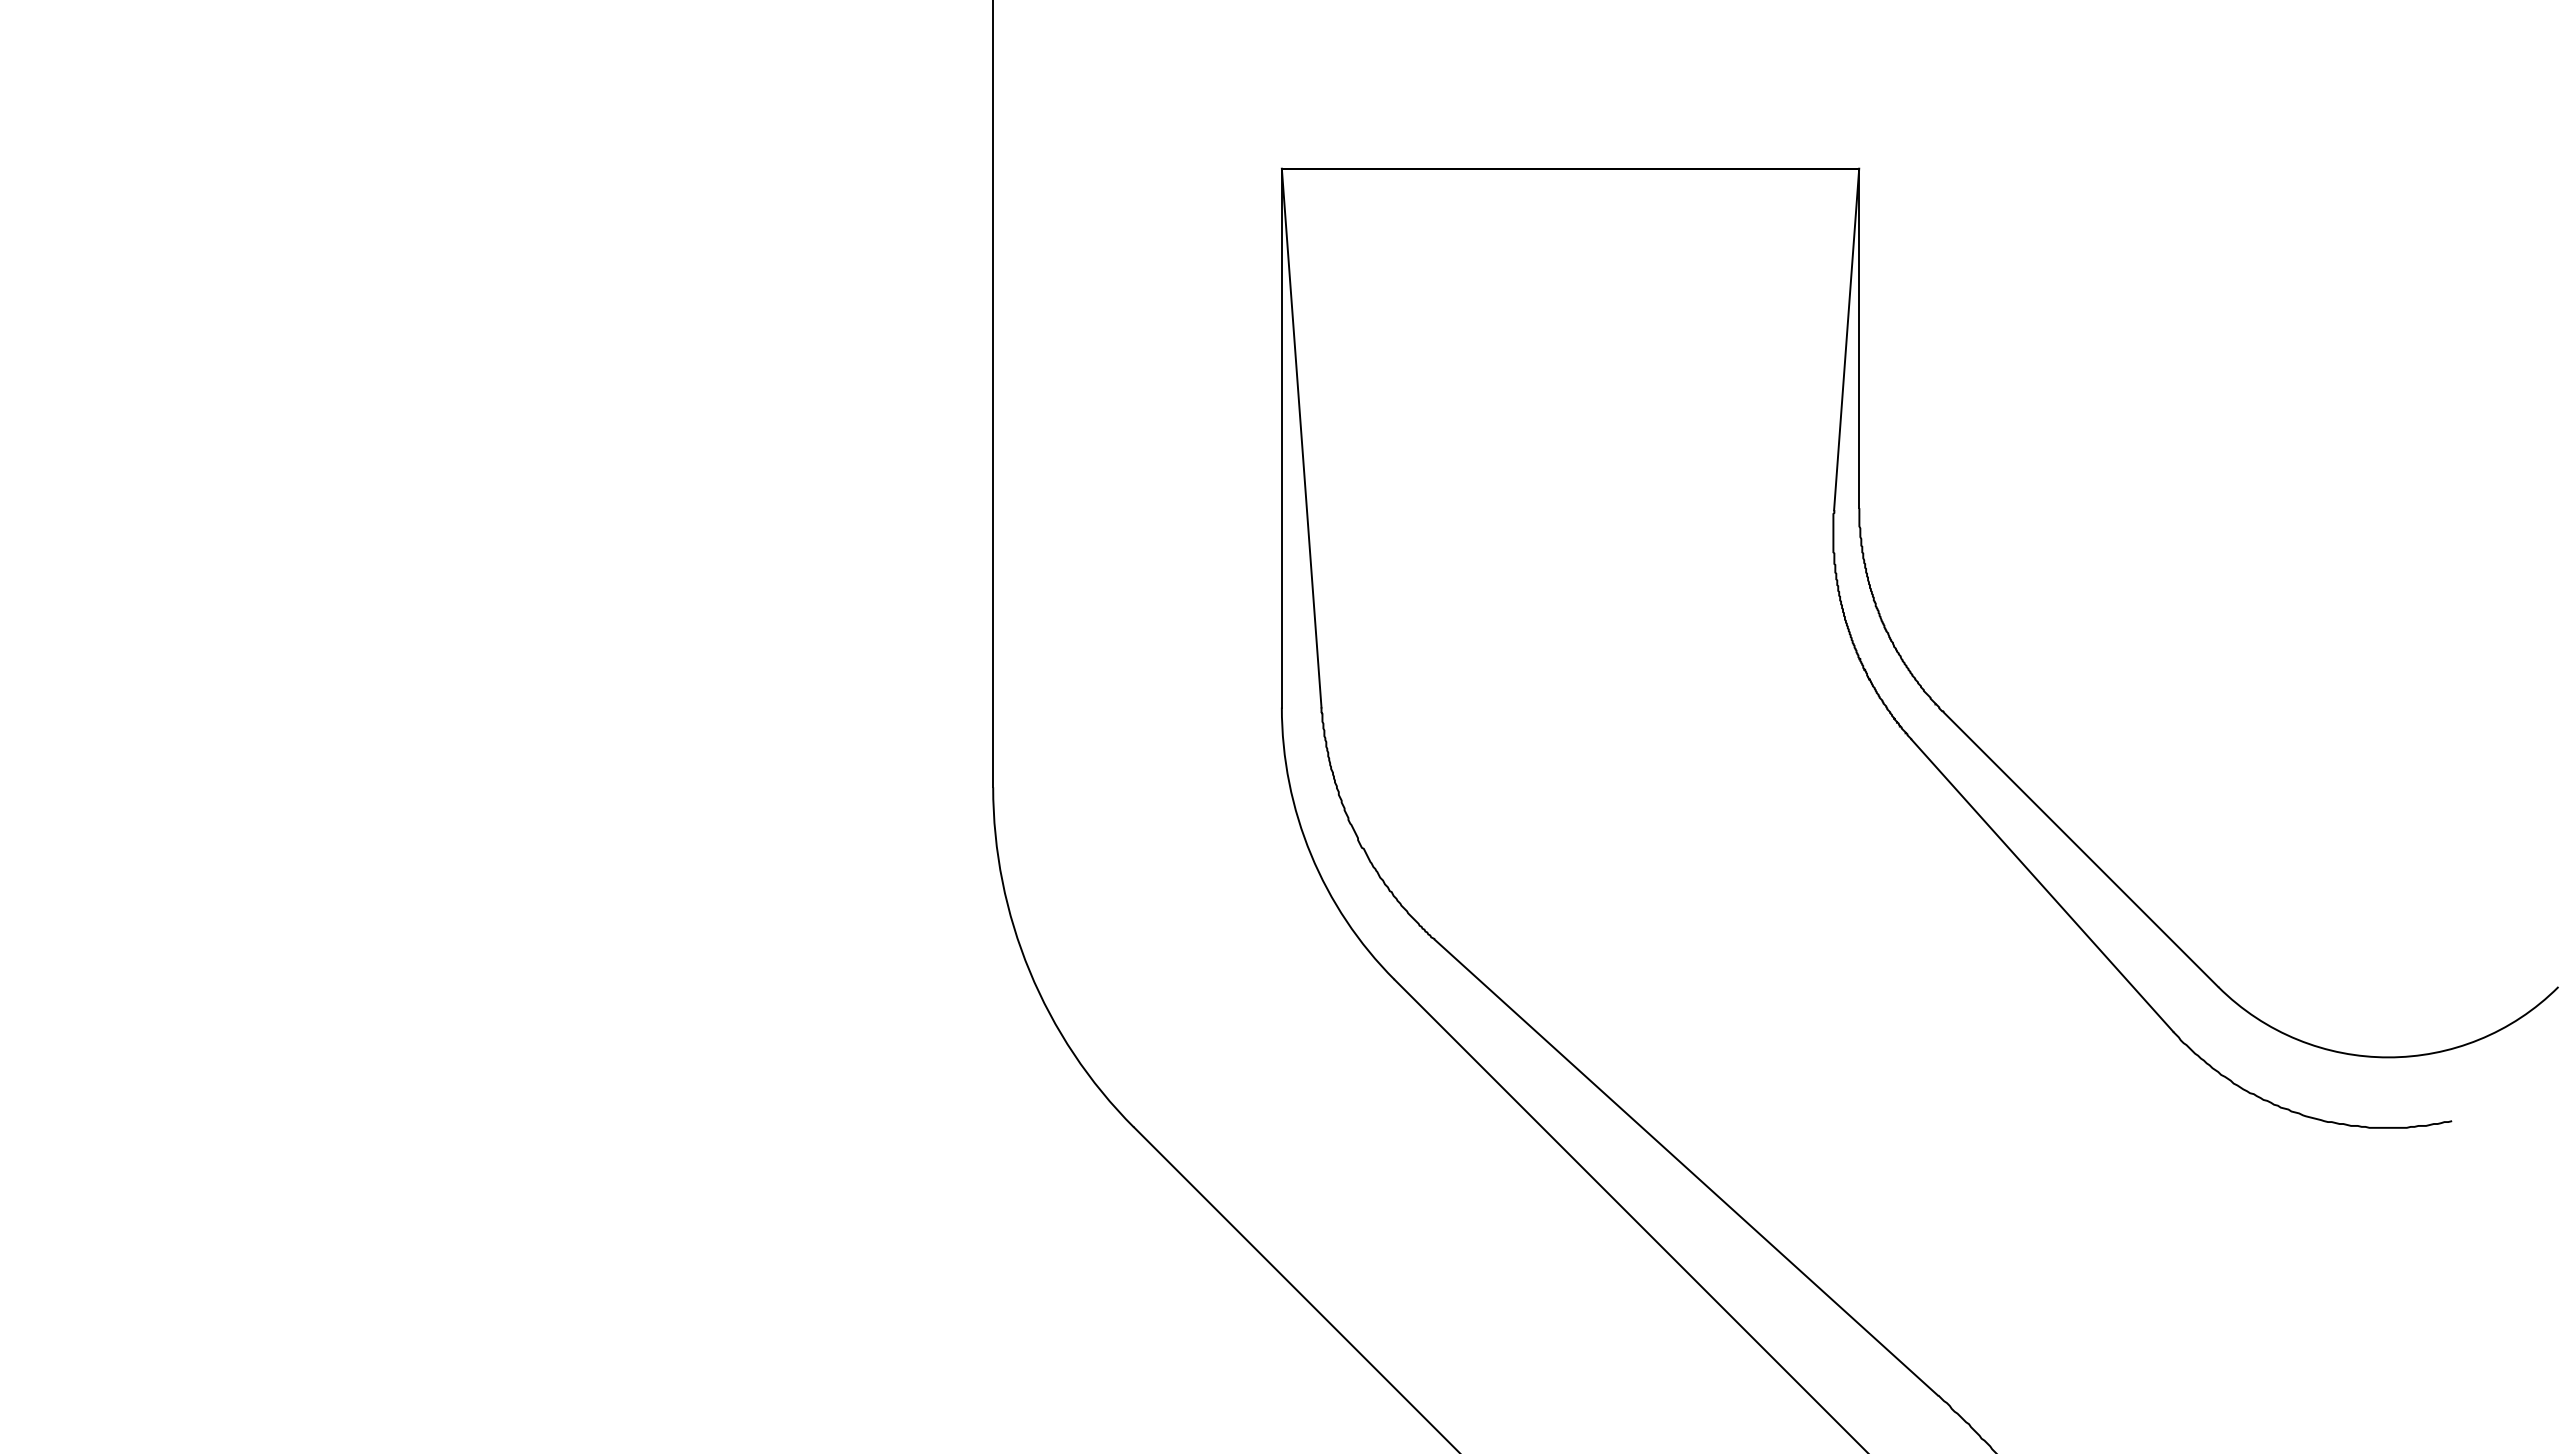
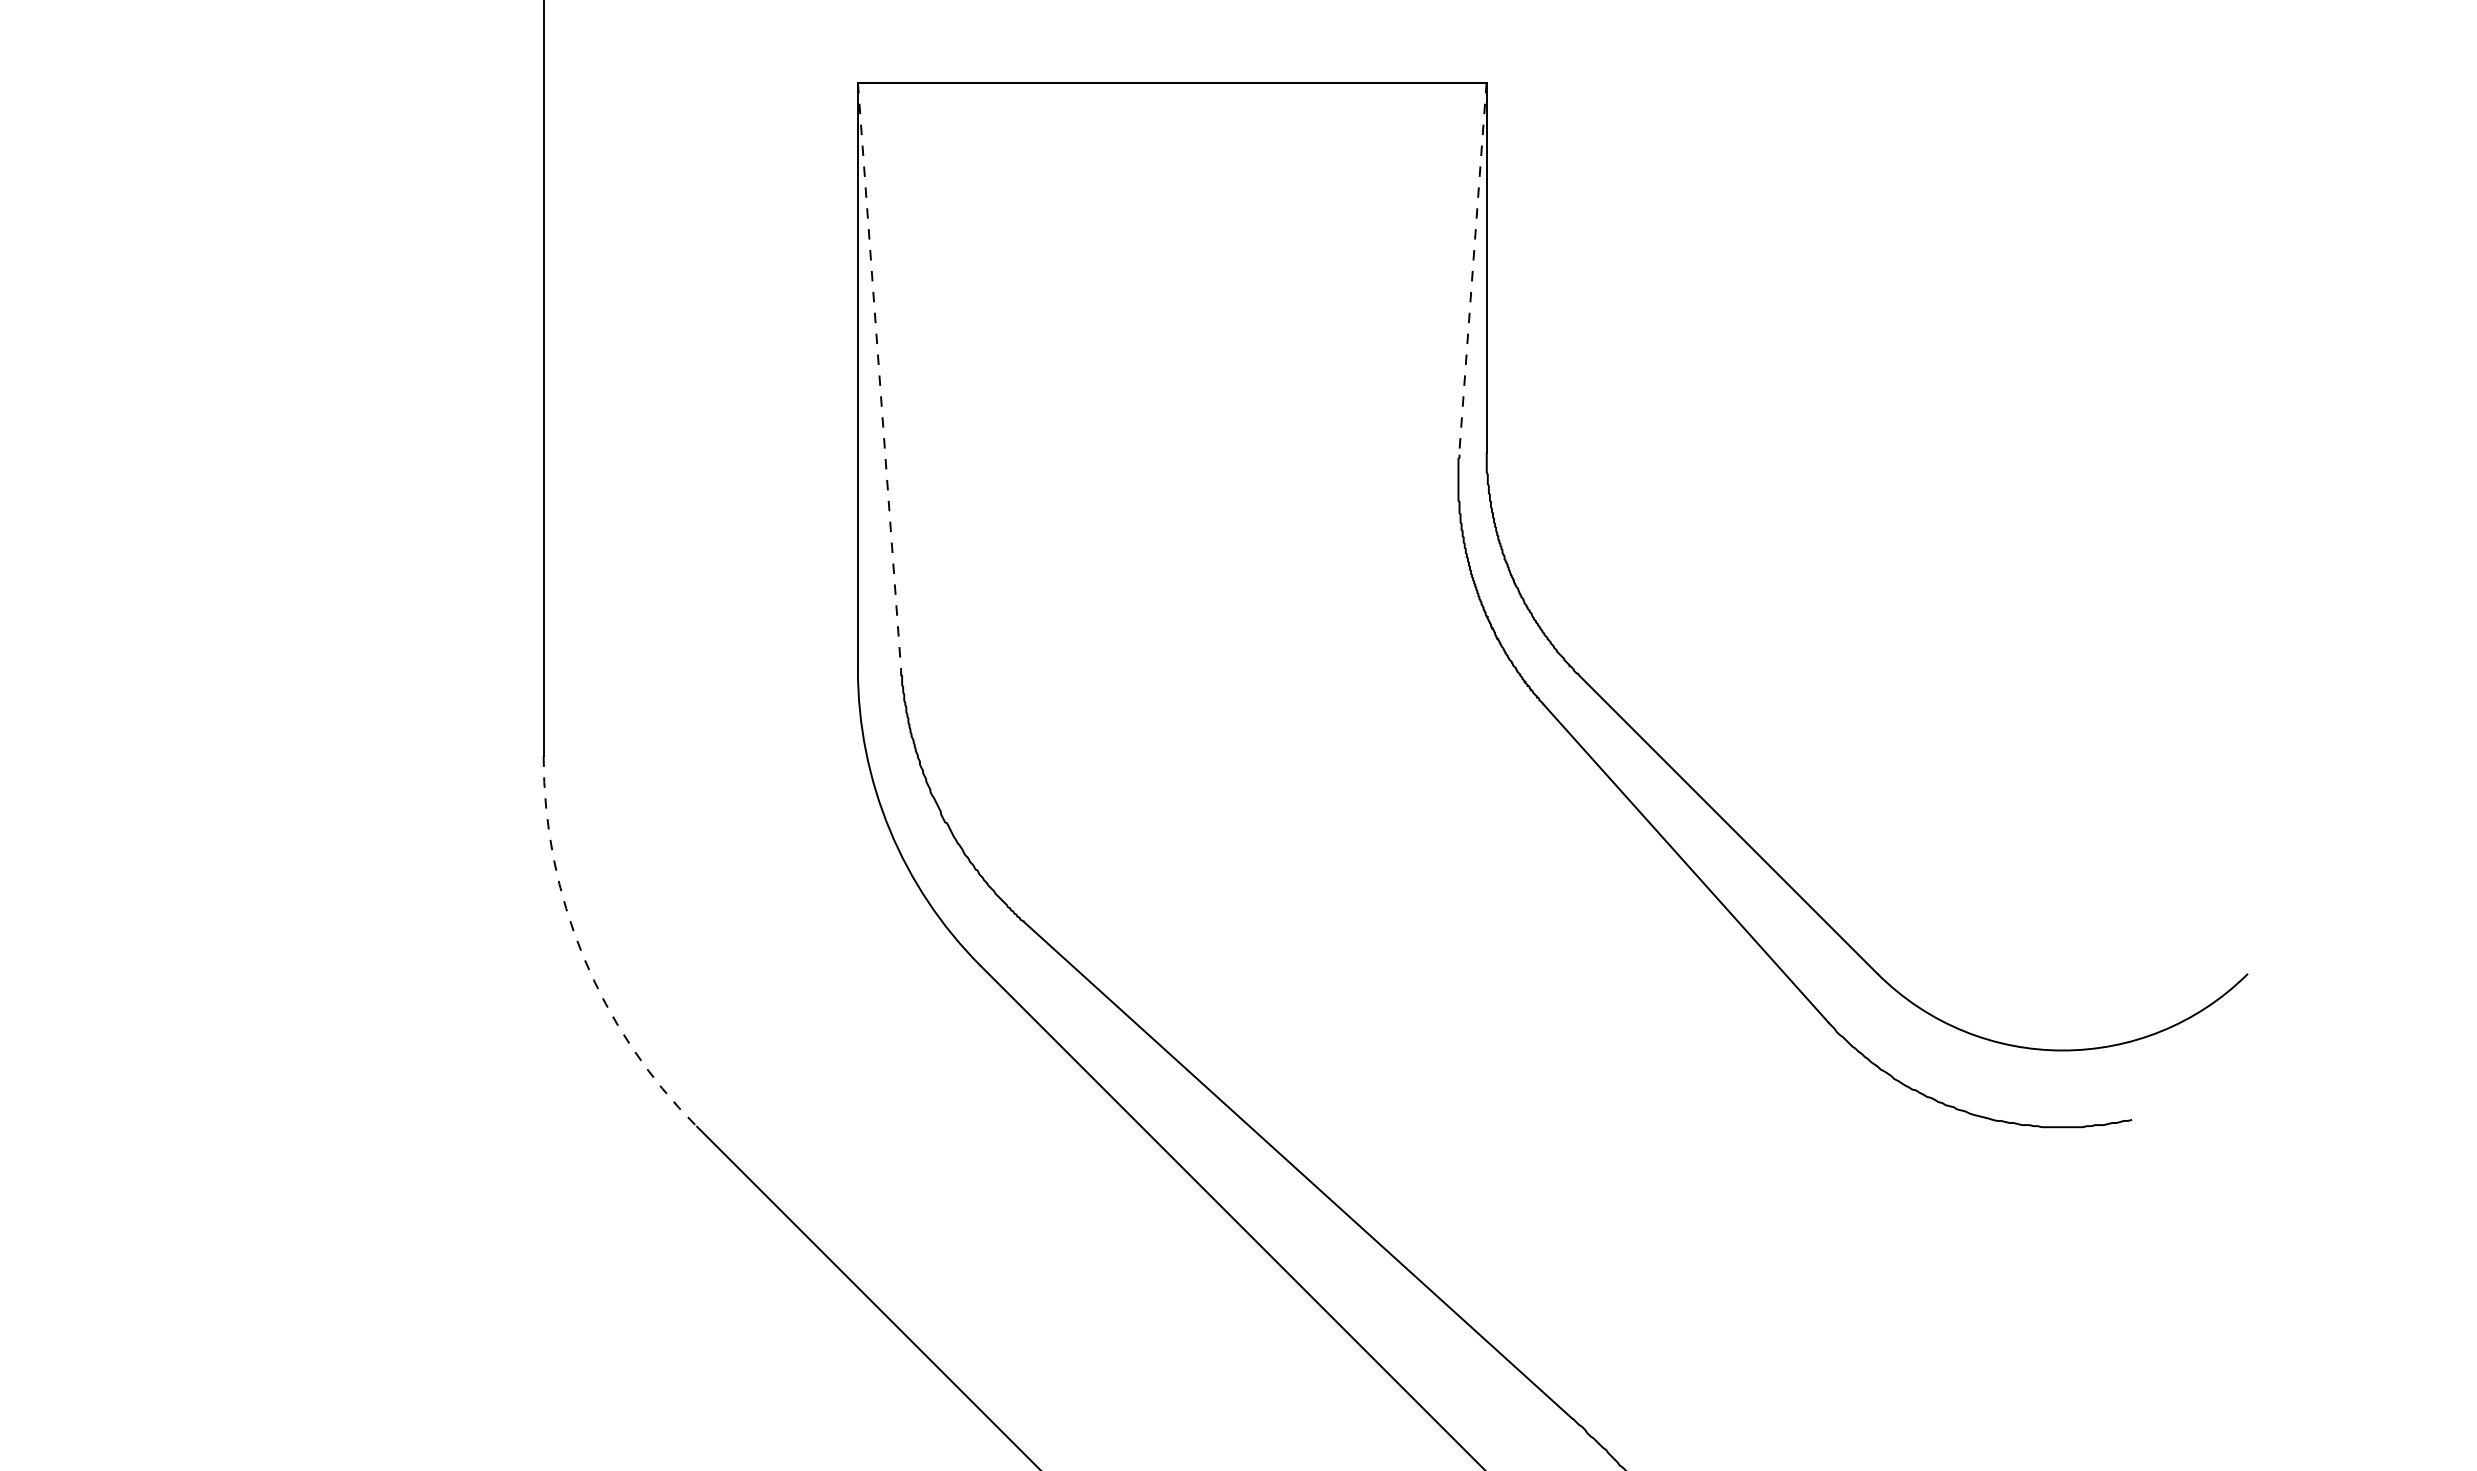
line: (1846, 340) -> (1472, 269), solid -> dashed
line: (1301, 438) -> (879, 376), solid -> dashed
arc: (1029, 971) -> (583, 956), solid -> dashed

